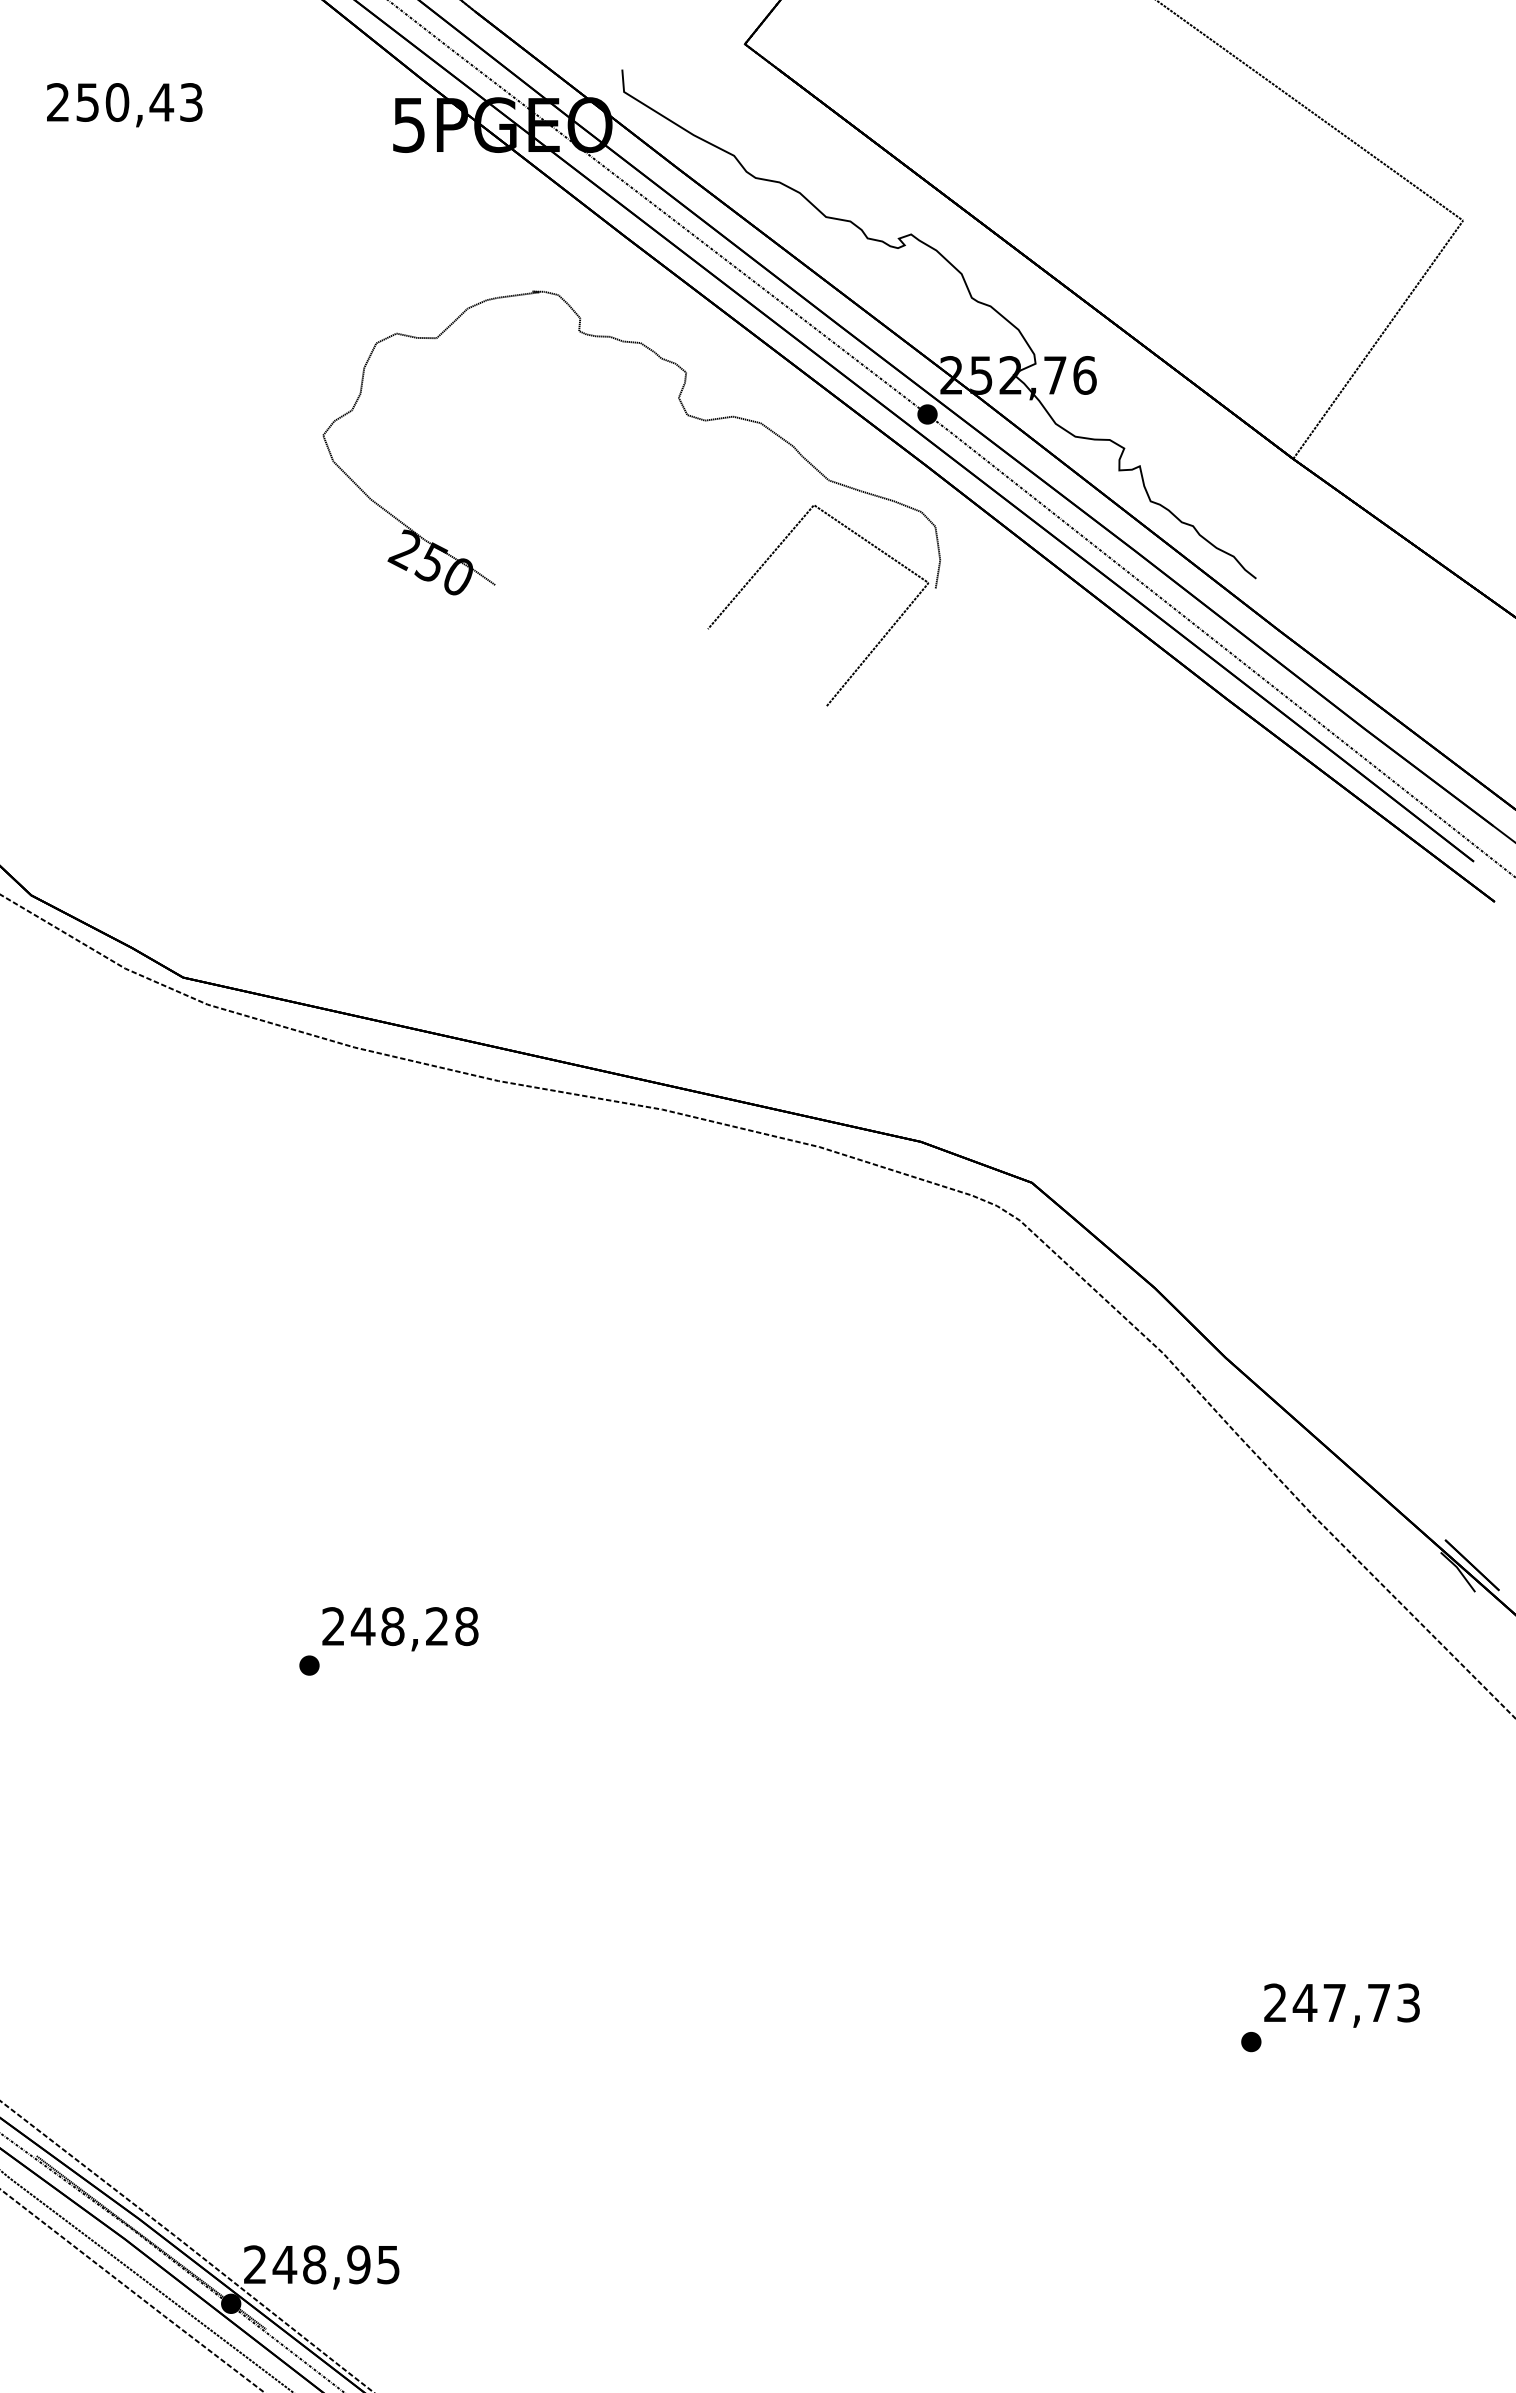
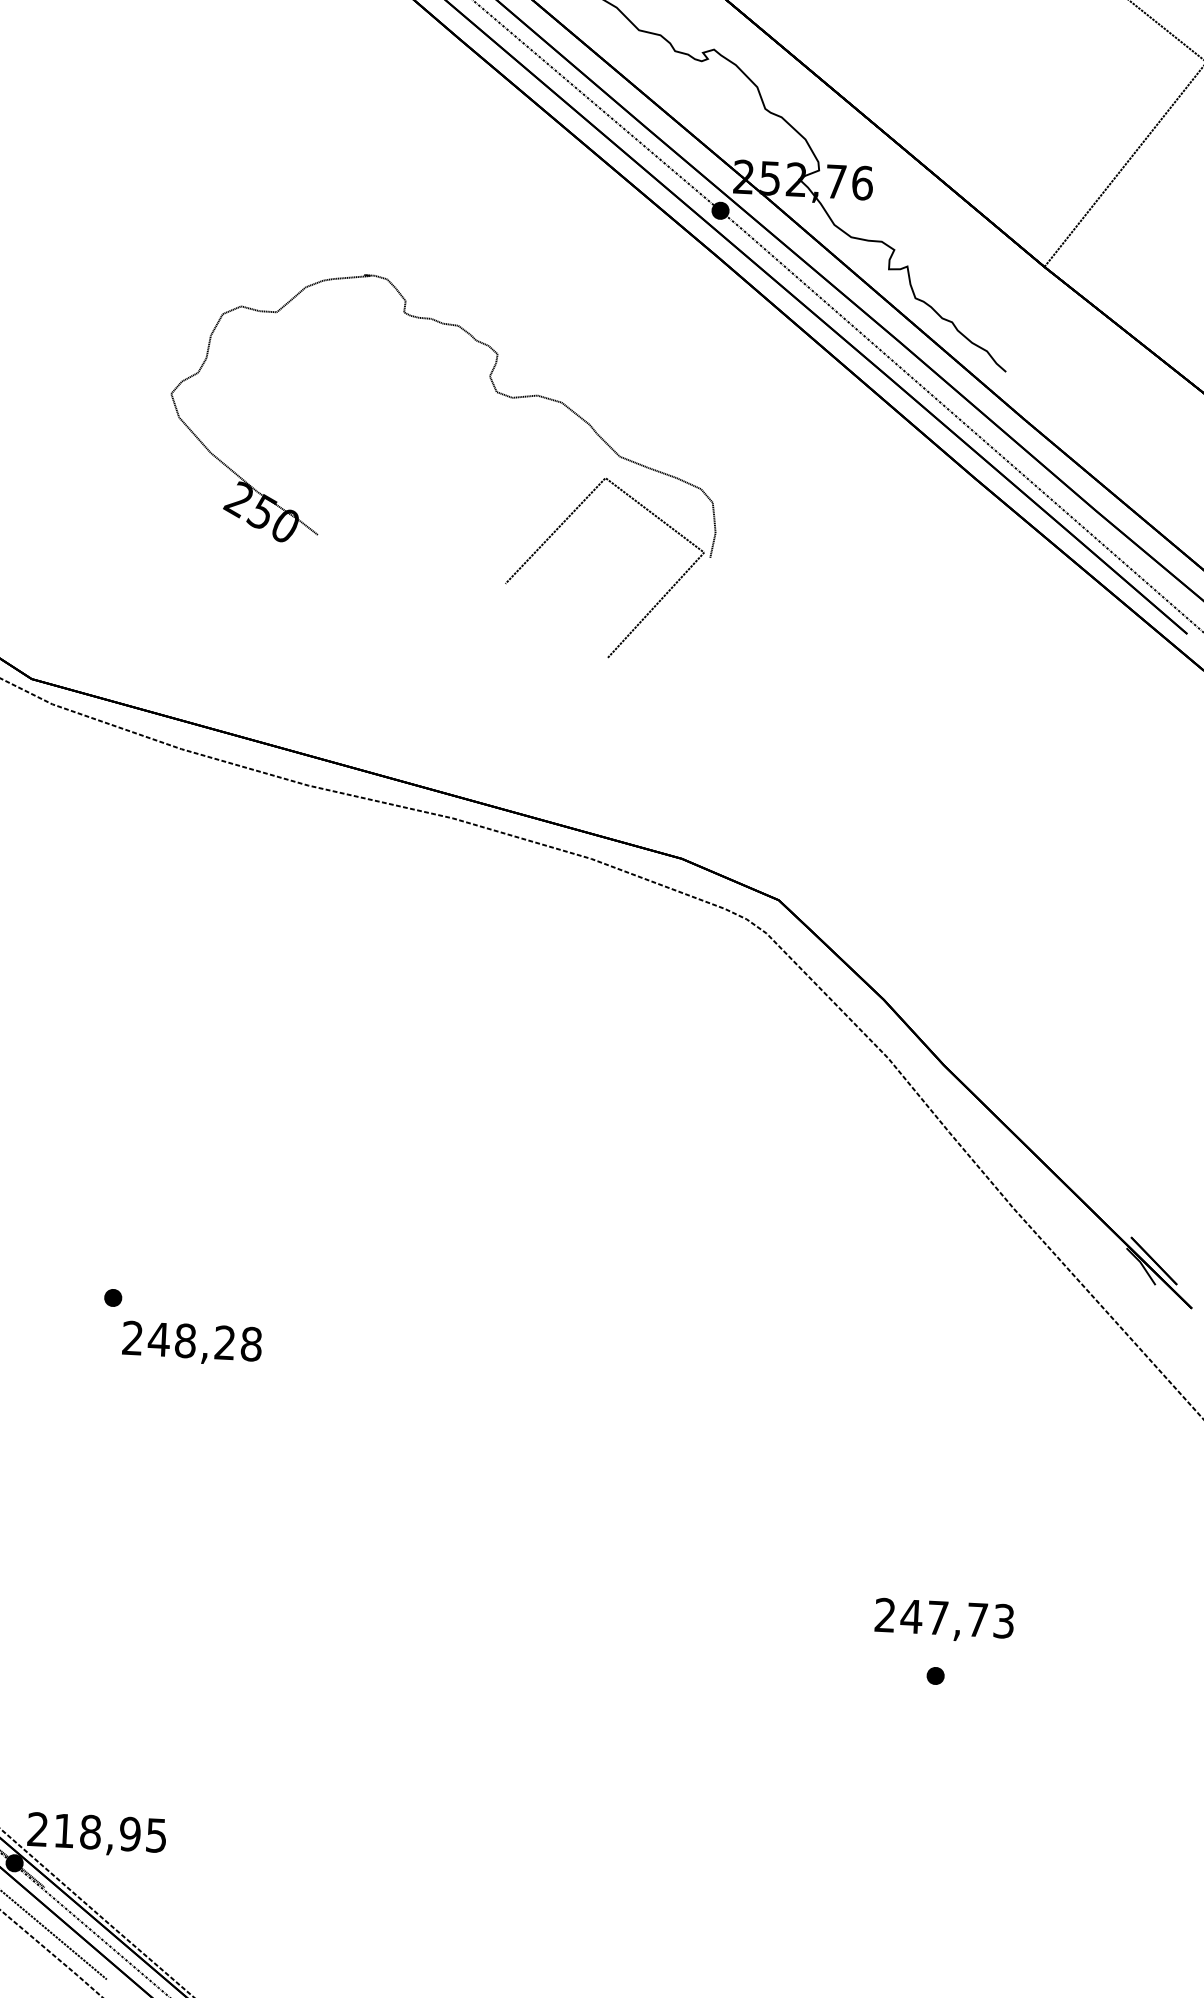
part: (688, 416) -> (497, 393), moved
text: (400, 1629) -> (192, 1343), moved
text: (1341, 2005) -> (943, 1620), moved
text: (284, 2264) -> (63, 1830), 248,95 -> 218,95

